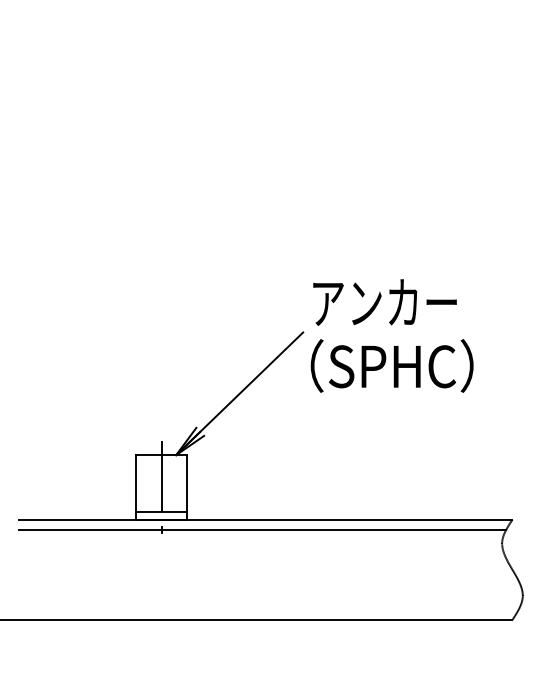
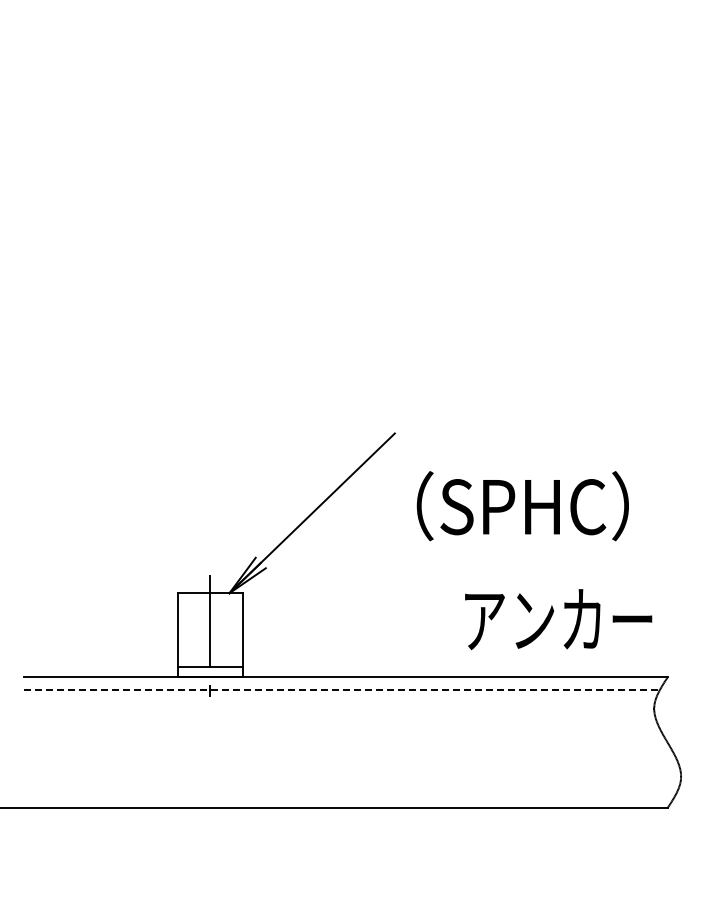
text: (384, 302) -> (558, 619), moved
text: (391, 366) -> (522, 506), moved
line: (262, 529) -> (341, 690), solid -> dashed

